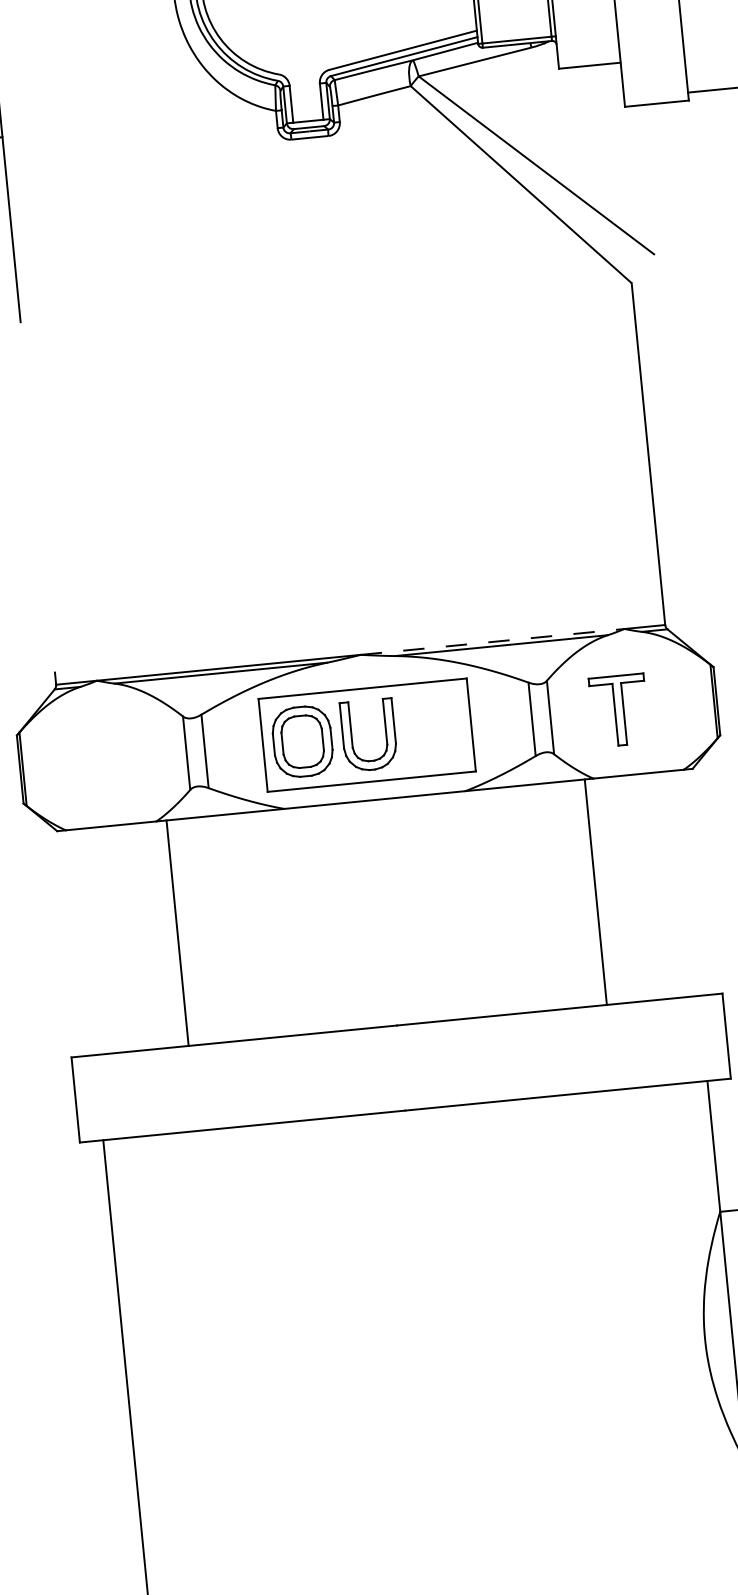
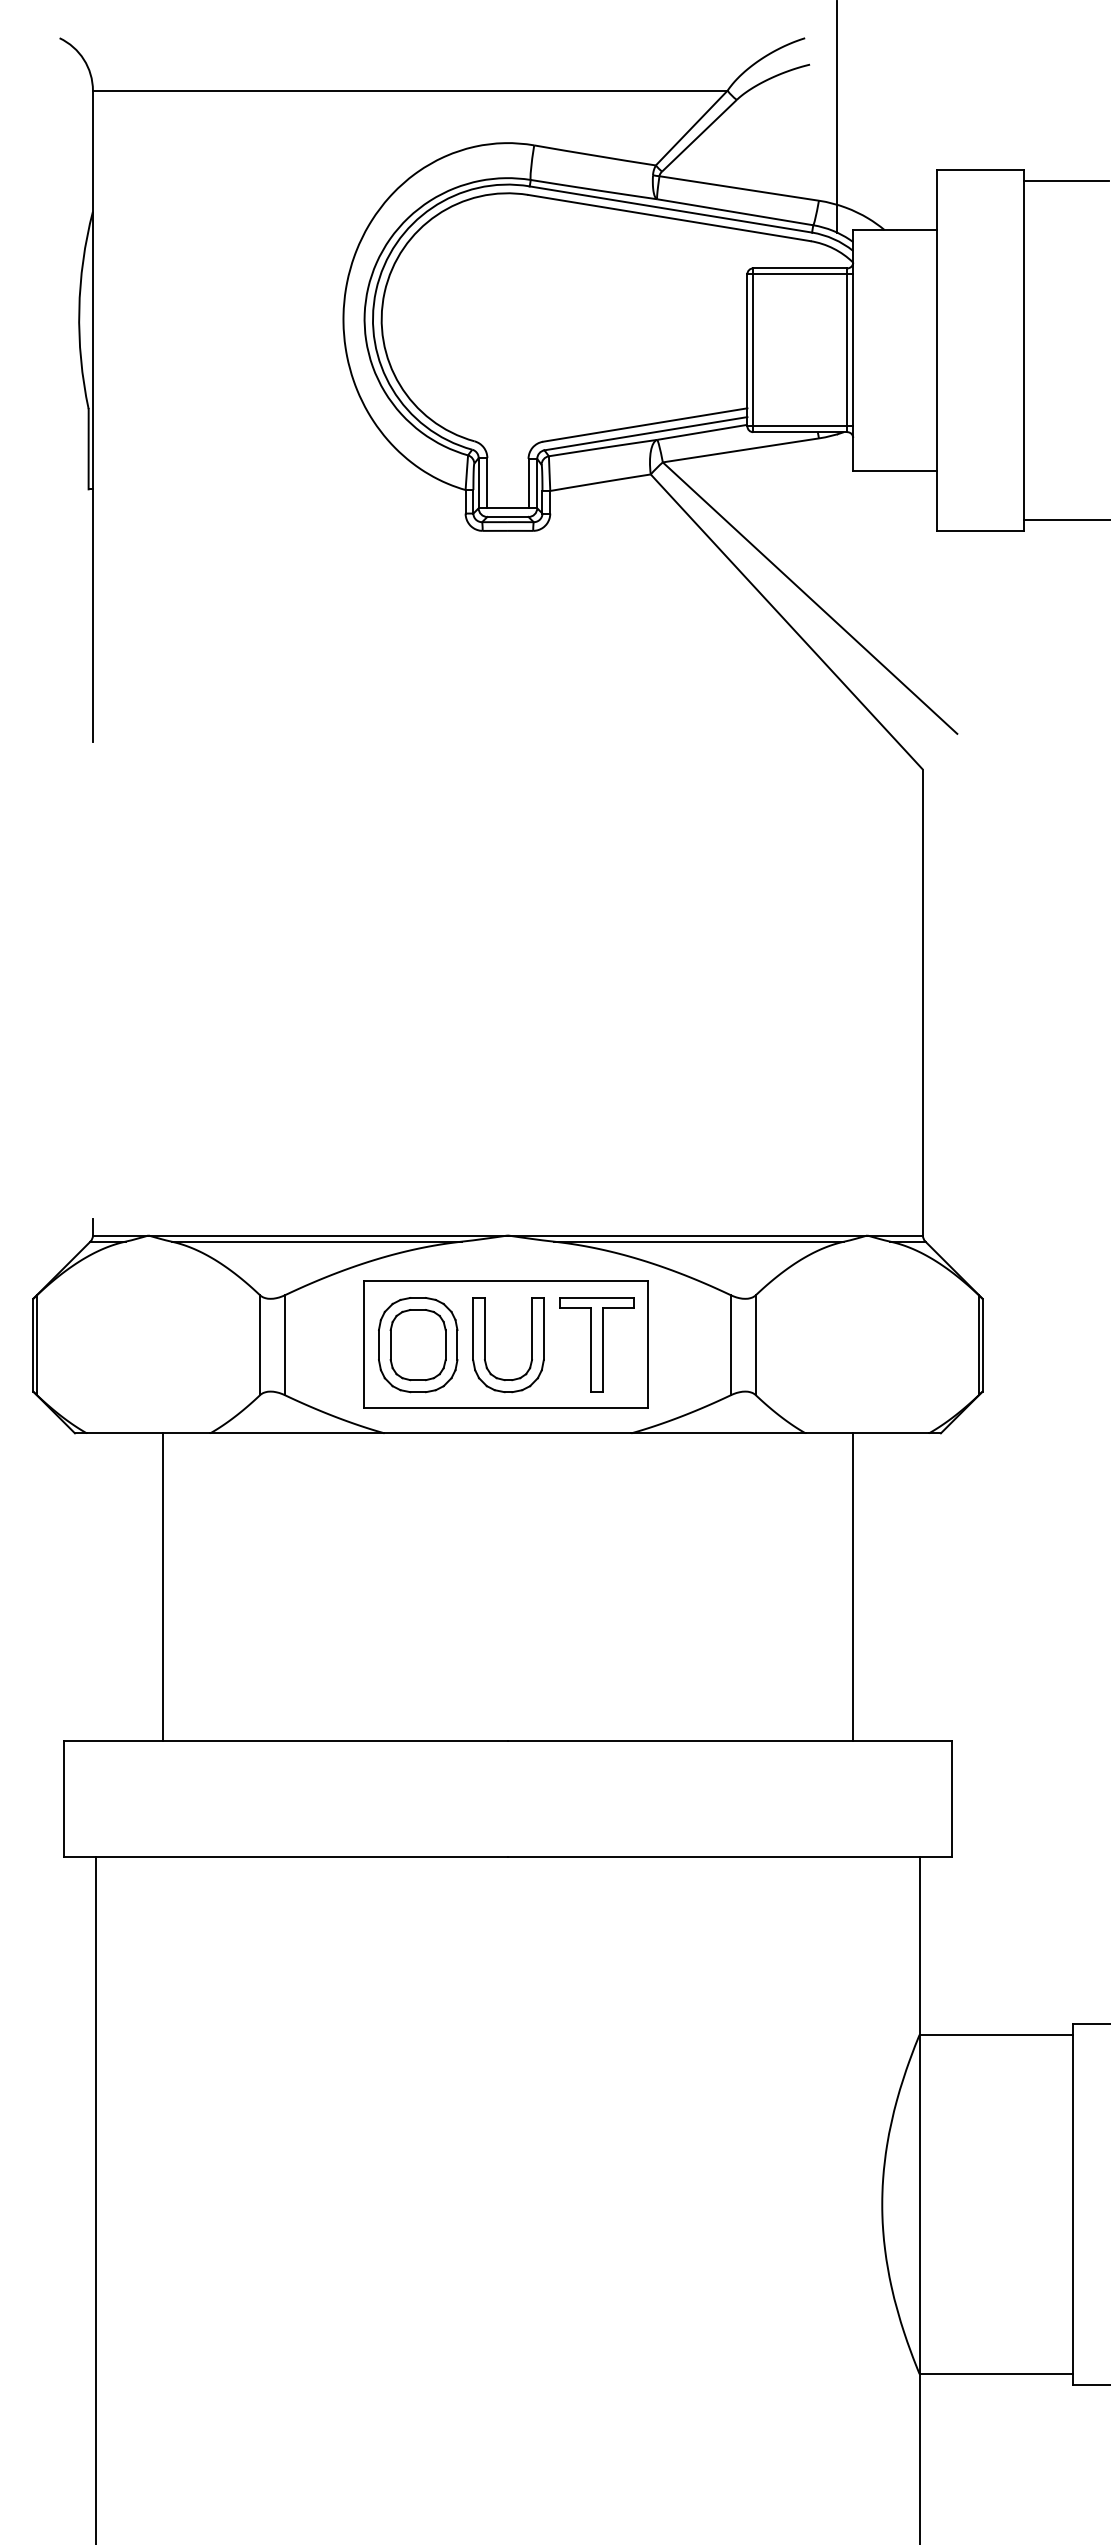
line: (492, 641) -> (687, 1235), dashed -> solid
part: (619, 710) -> (596, 1344), moved
line: (595, 891) -> (852, 1586), moved
line: (177, 932) -> (162, 1586), moved

